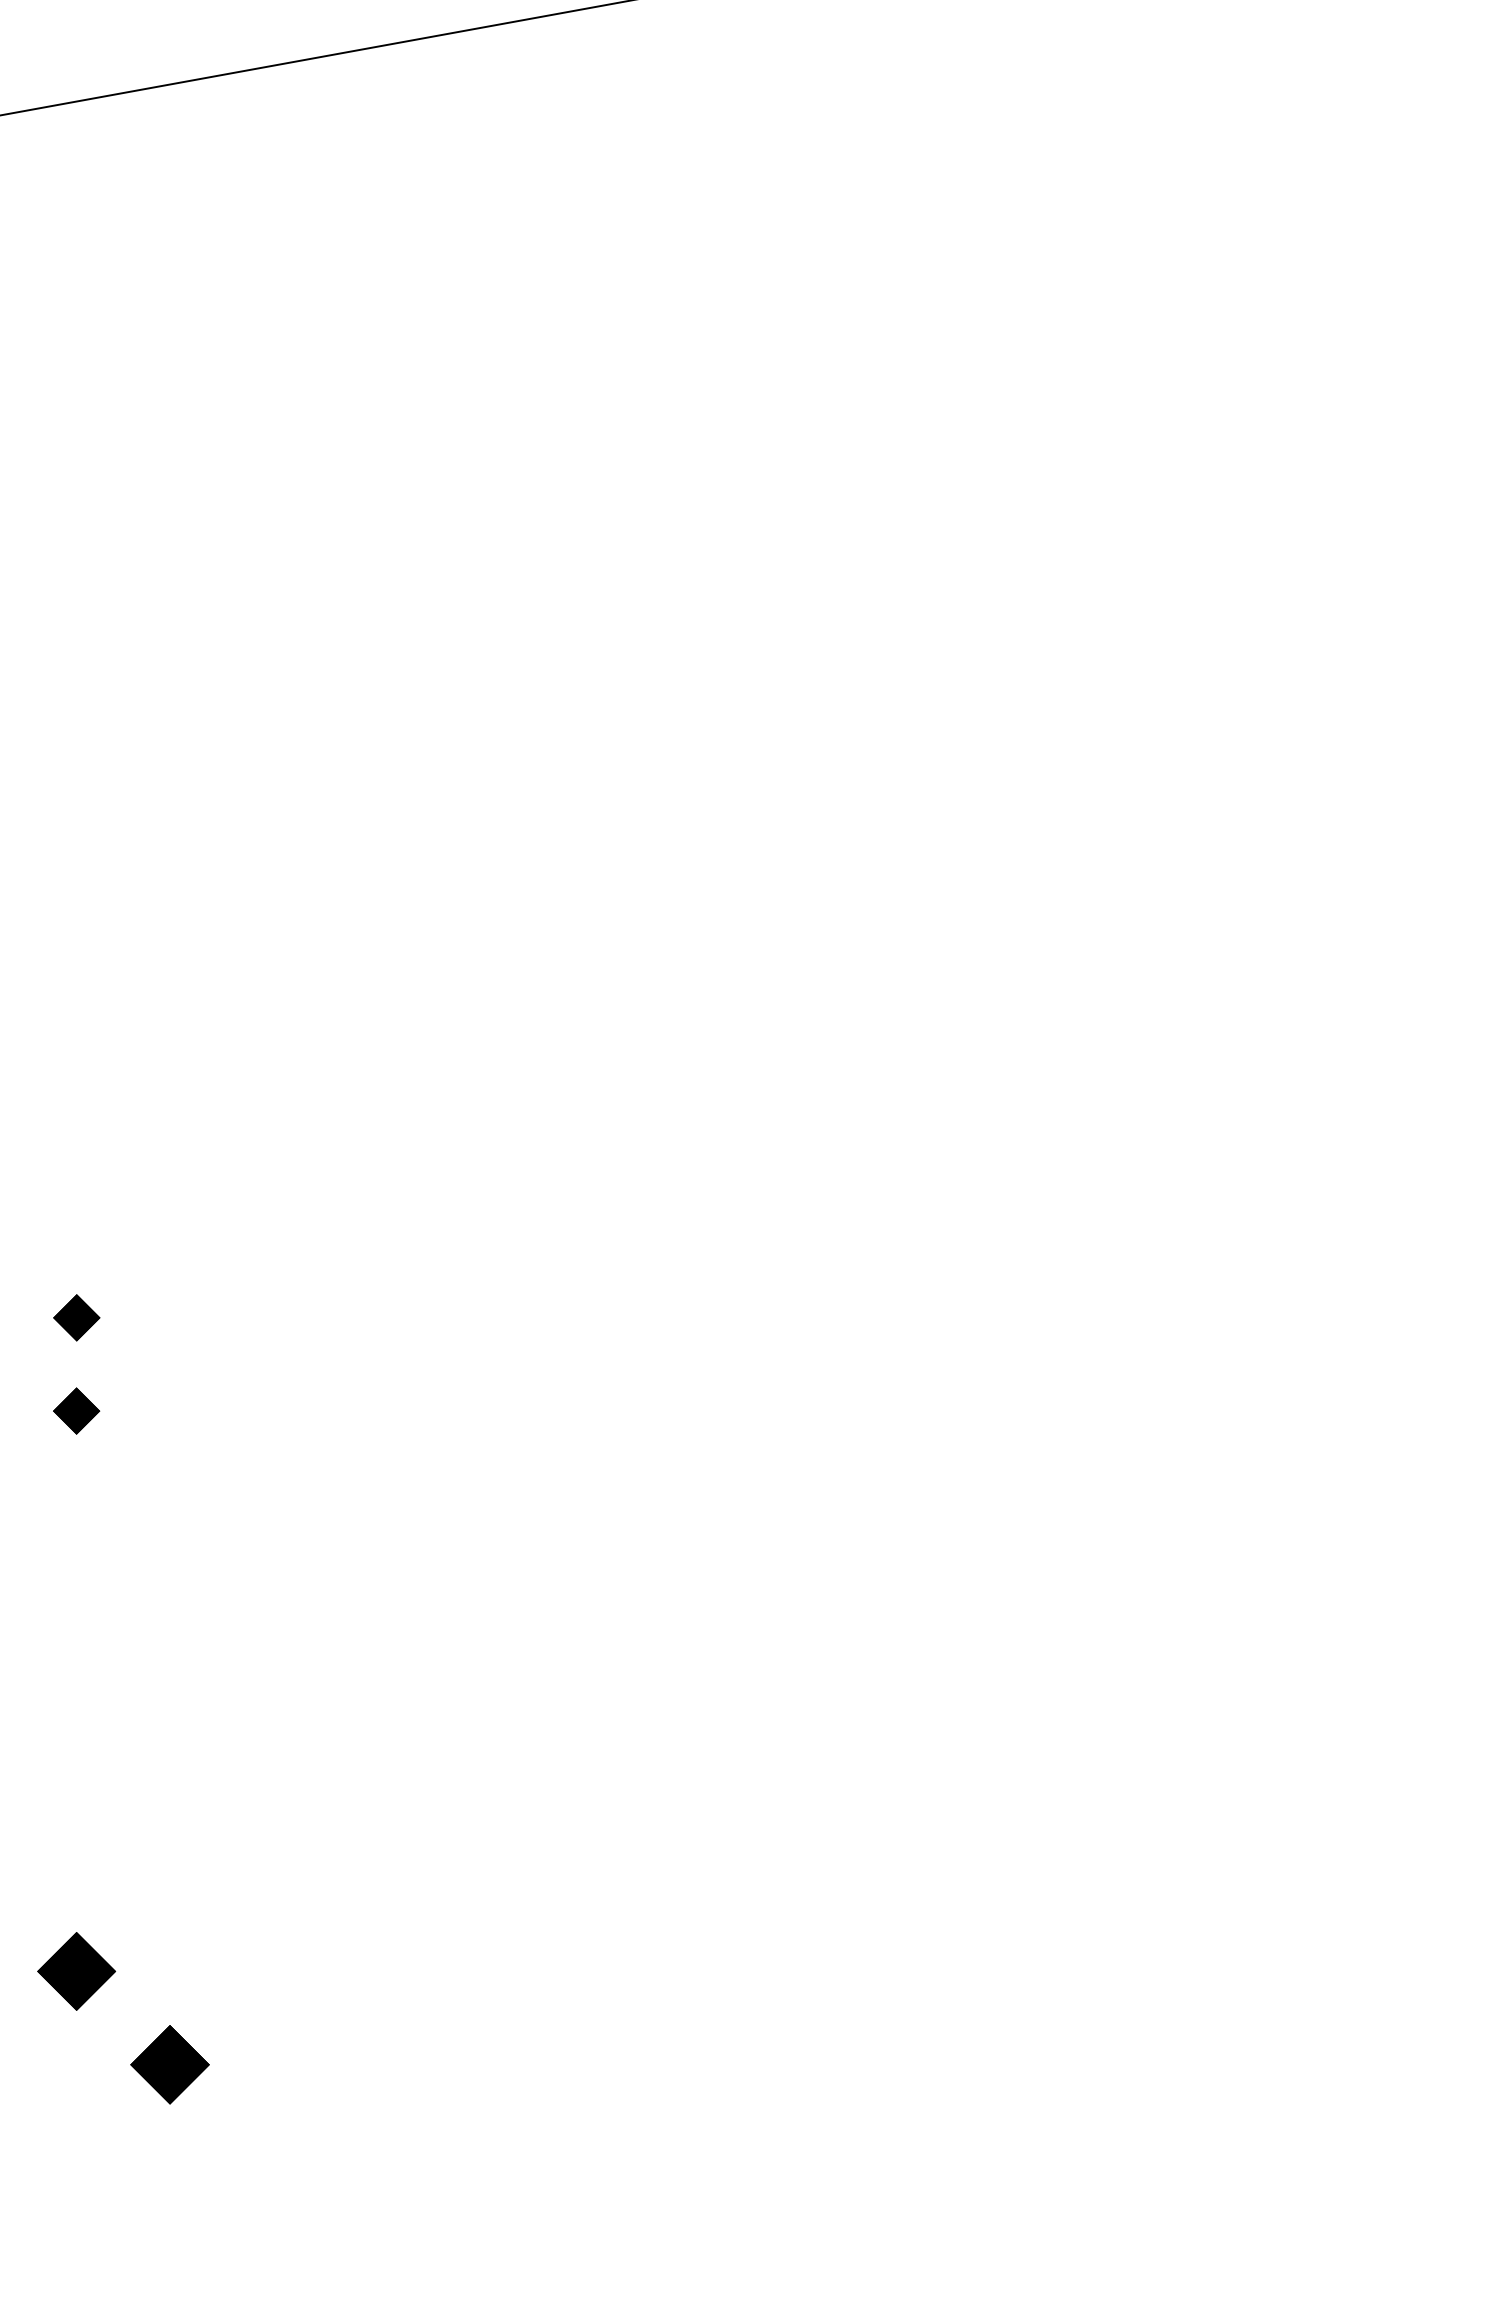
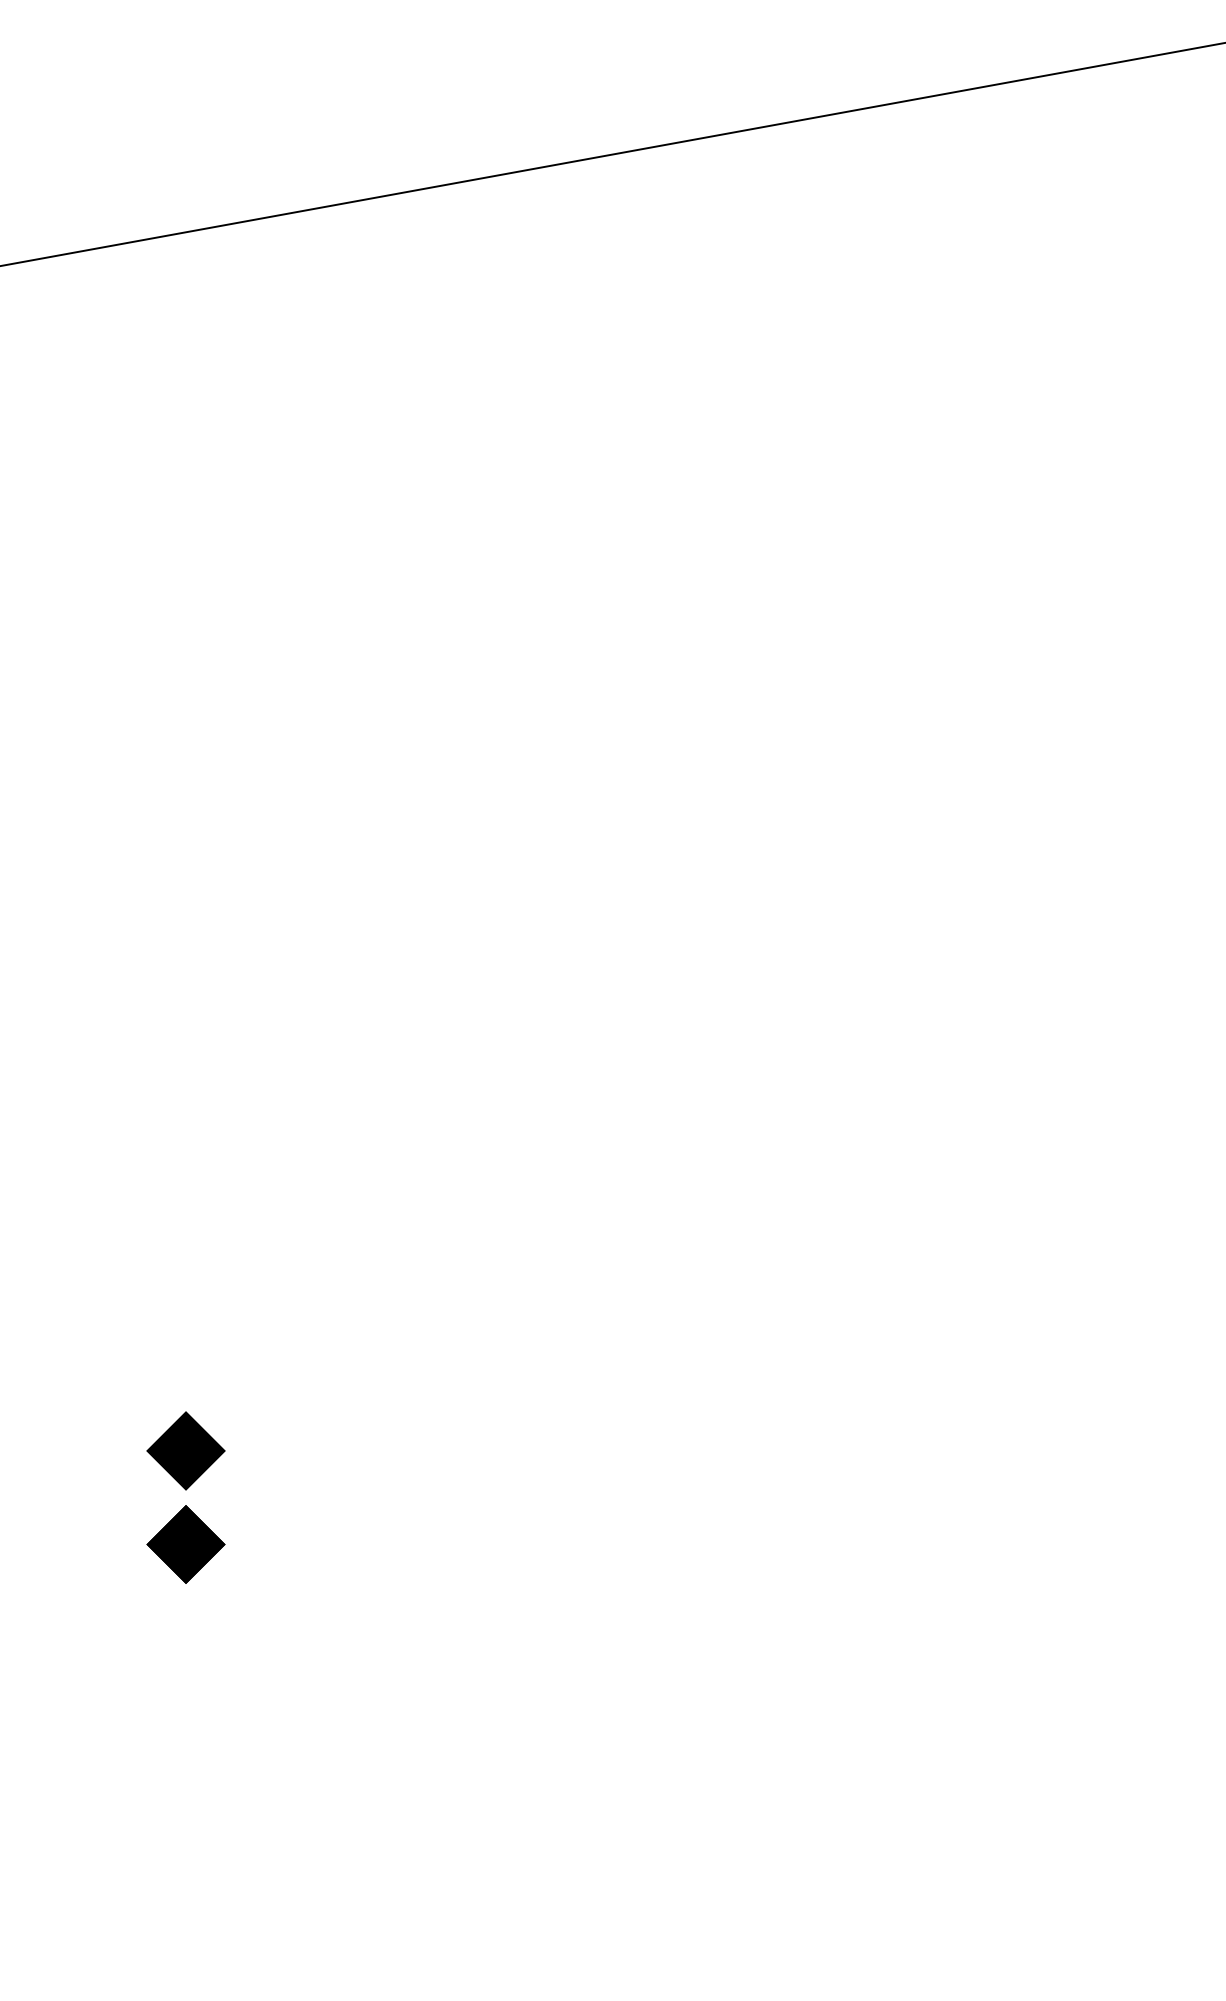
part: (76, 1317) -> (185, 1450), size x1.67
part: (76, 1410) -> (185, 1543), size x1.67

